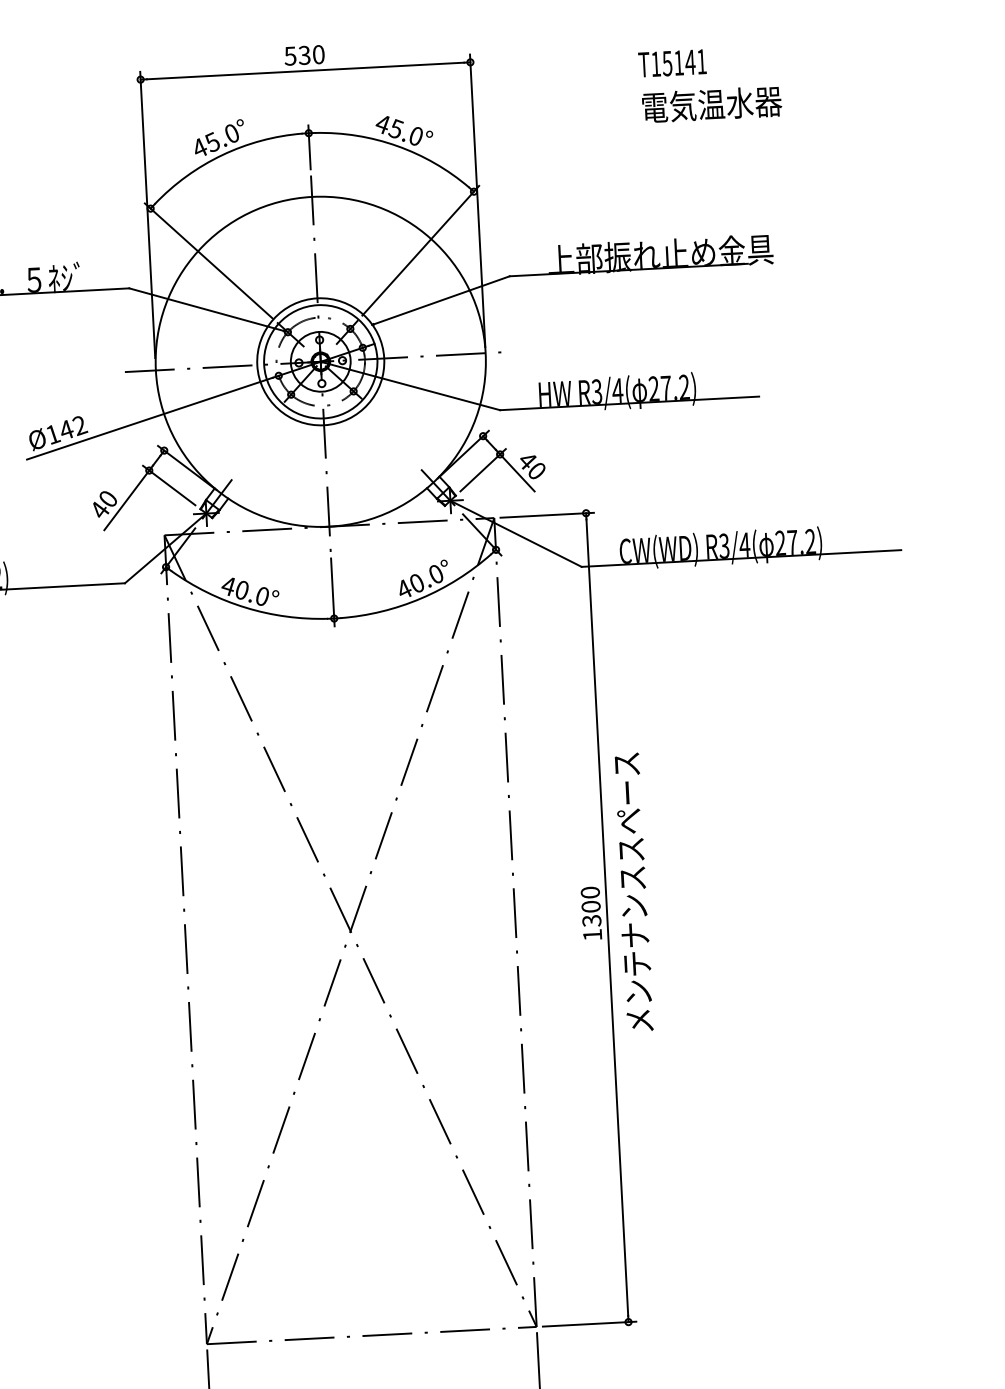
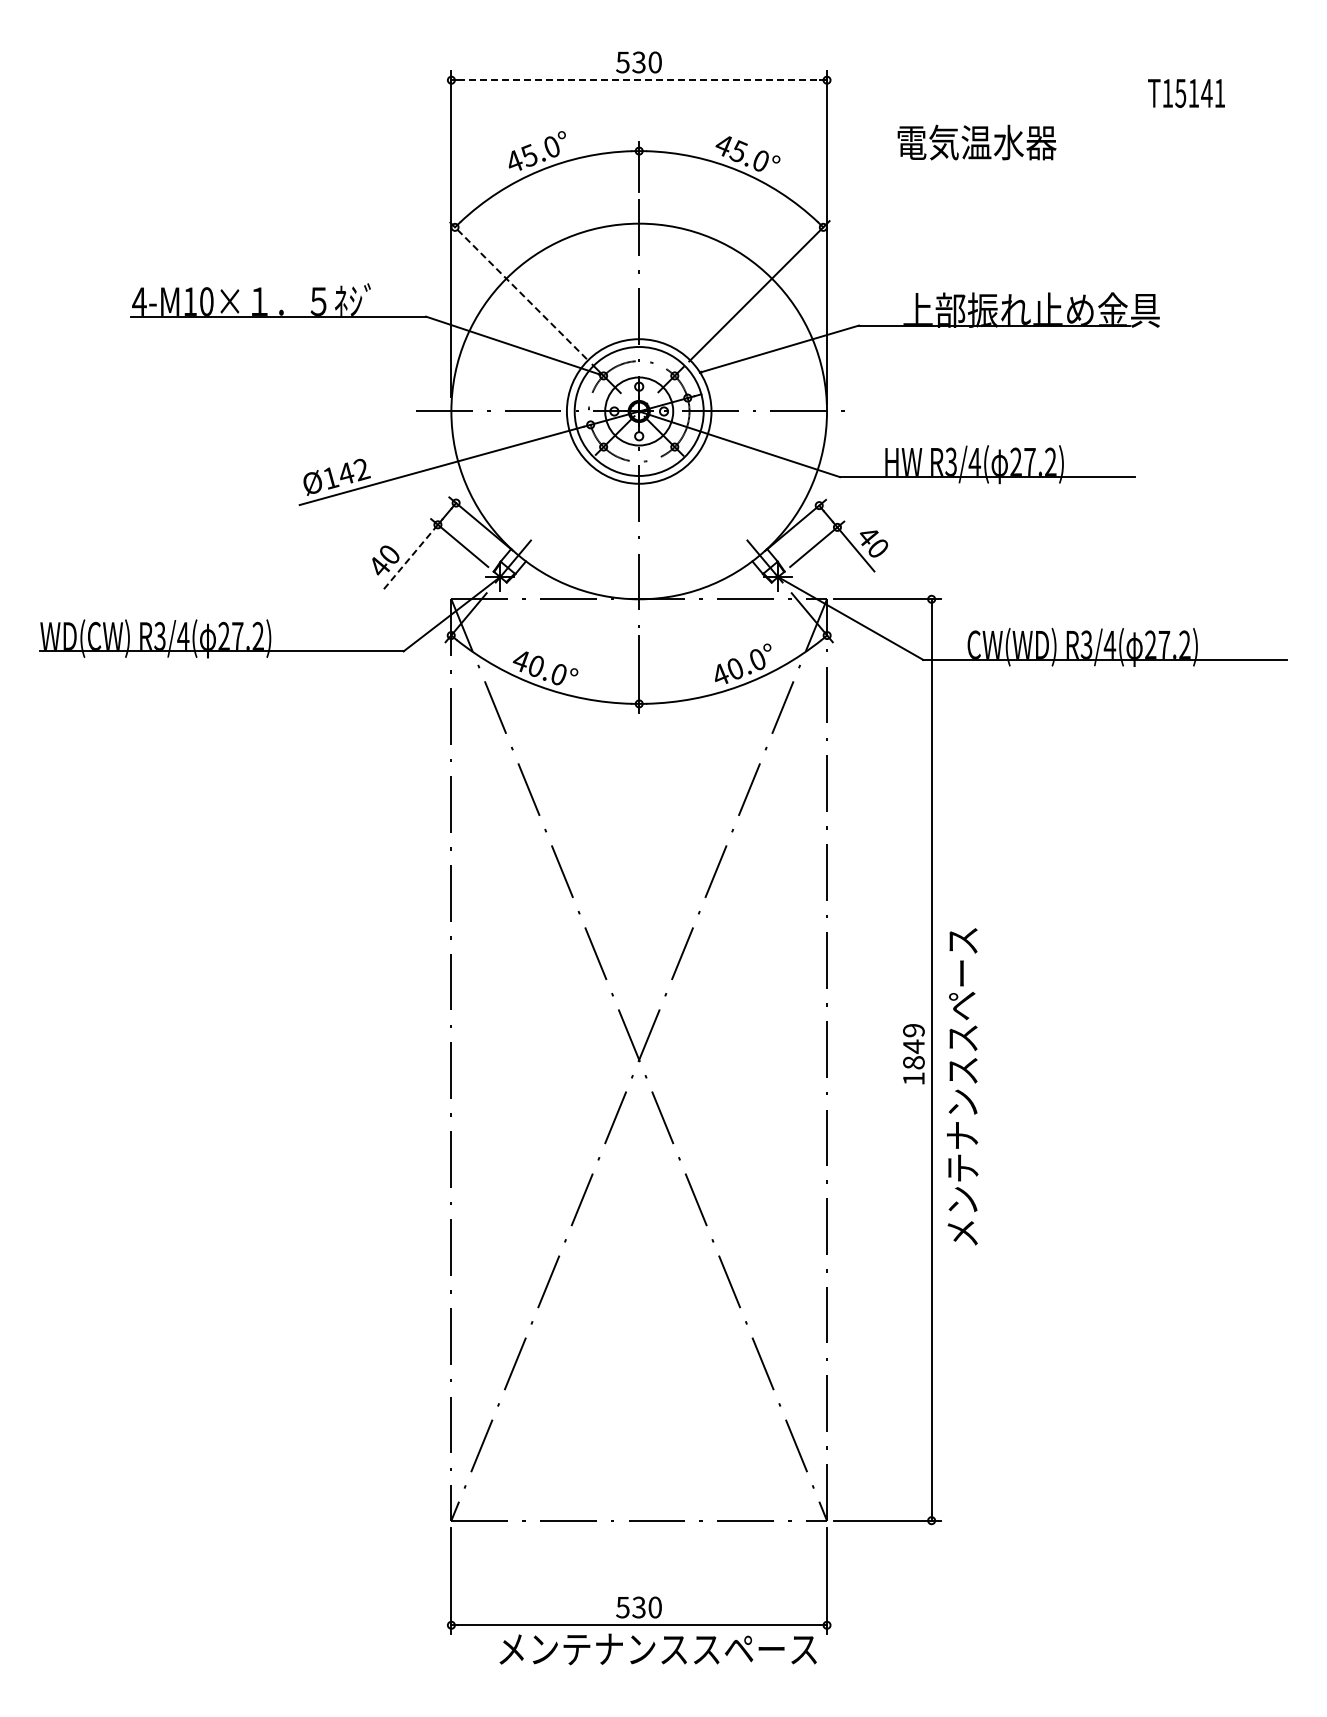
text: (672, 63) -> (1186, 93), moved
line: (305, 71) -> (639, 80), solid -> dashed
text: (711, 104) -> (976, 142), moved
line: (208, 261) -> (517, 290), solid -> dashed
line: (126, 500) -> (410, 557), solid -> dashed
text: (633, 892) -> (962, 1086), moved
text: (590, 906) -> (913, 1046), 1300 -> 1849

